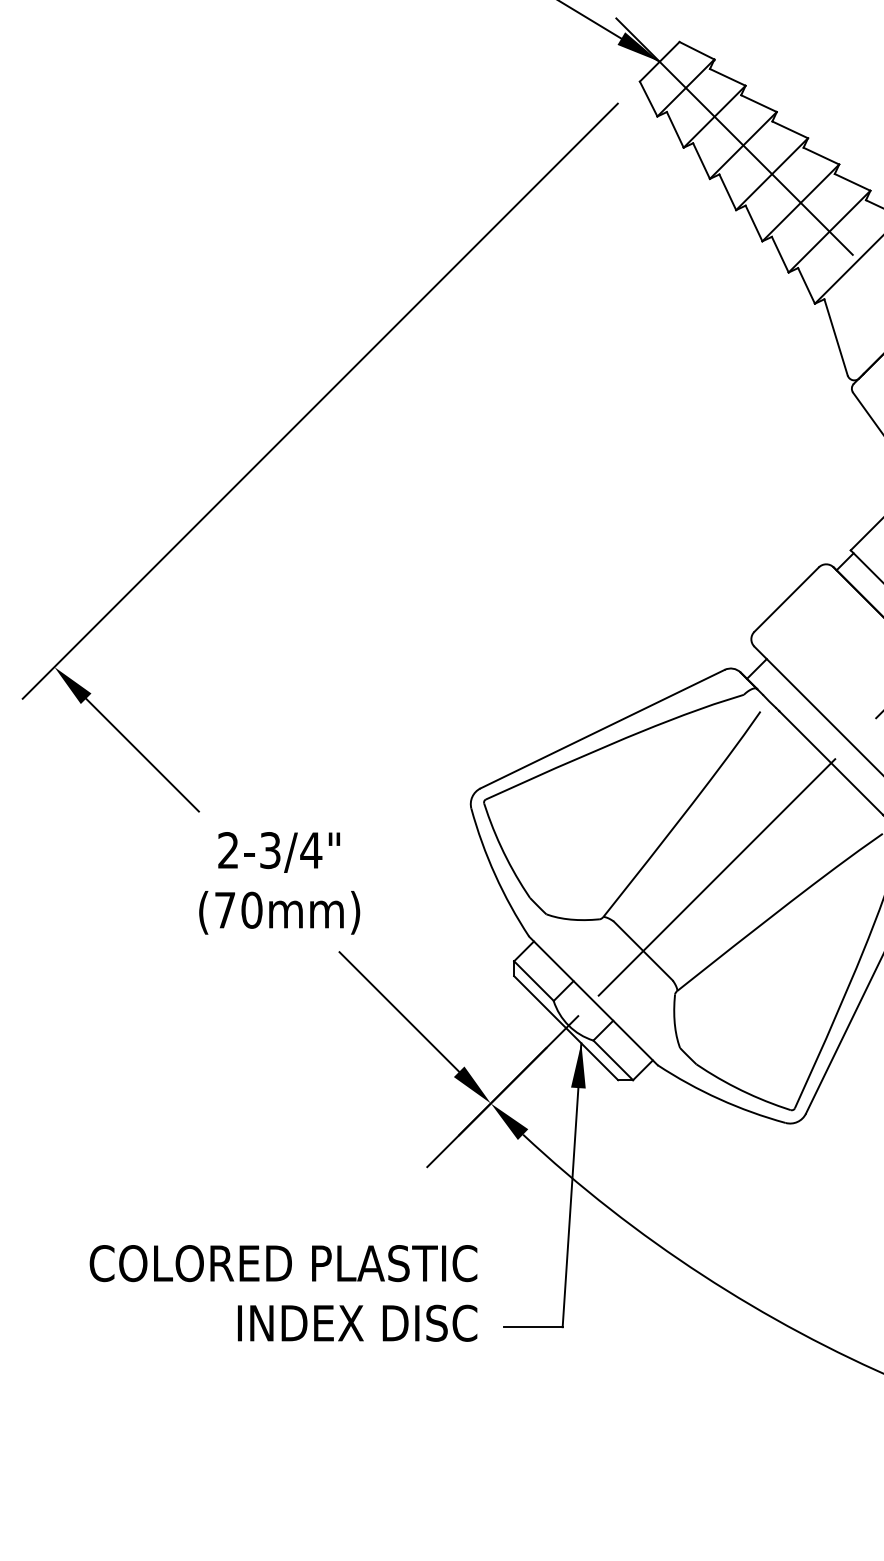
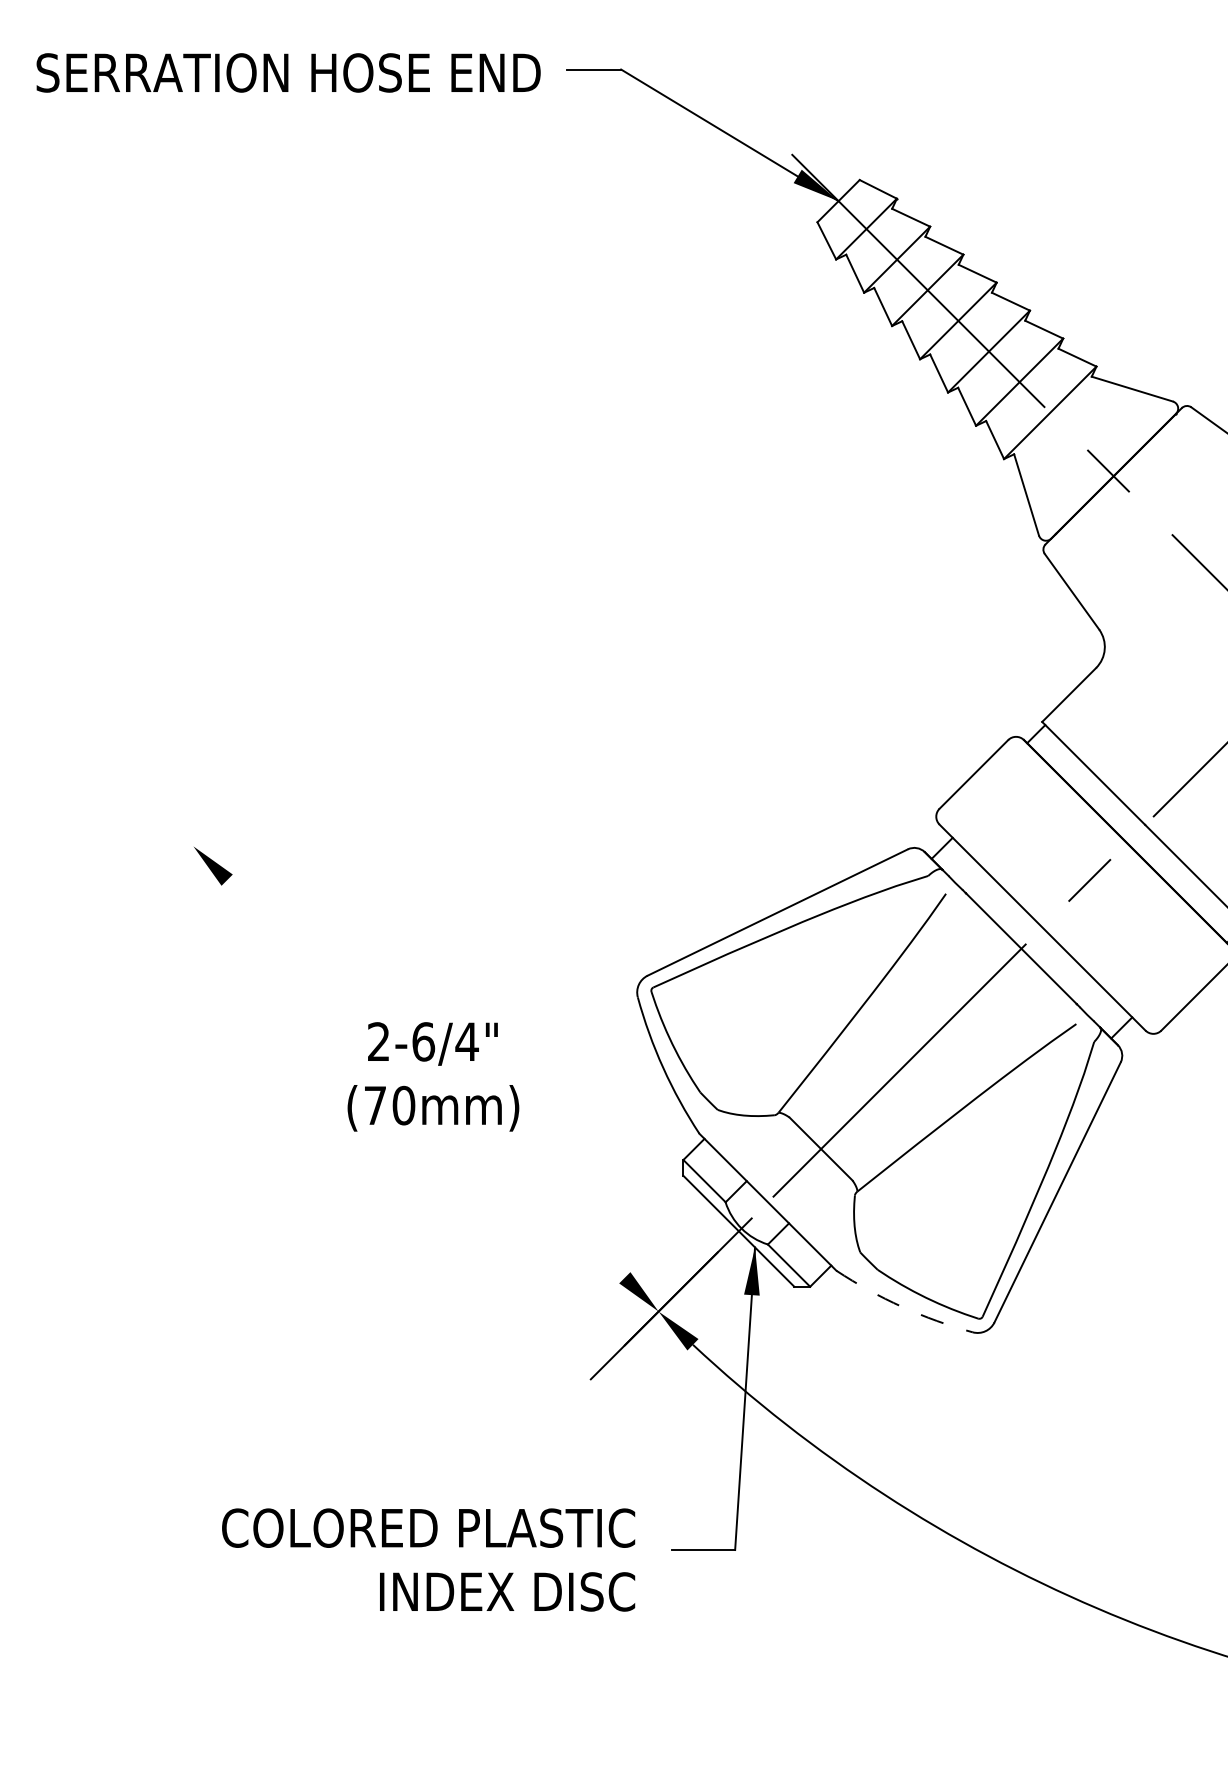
line: (320, 400) -> (476, 562), removed
line: (142, 755) -> (287, 940), removed
text: (270, 850) -> (423, 1041), 2-3/4" -> 2-6/4"
line: (398, 1011) -> (560, 1213), removed
arc: (719, 1098) -> (902, 1306), solid -> dashed
text: (283, 1292) -> (428, 1559), moved

